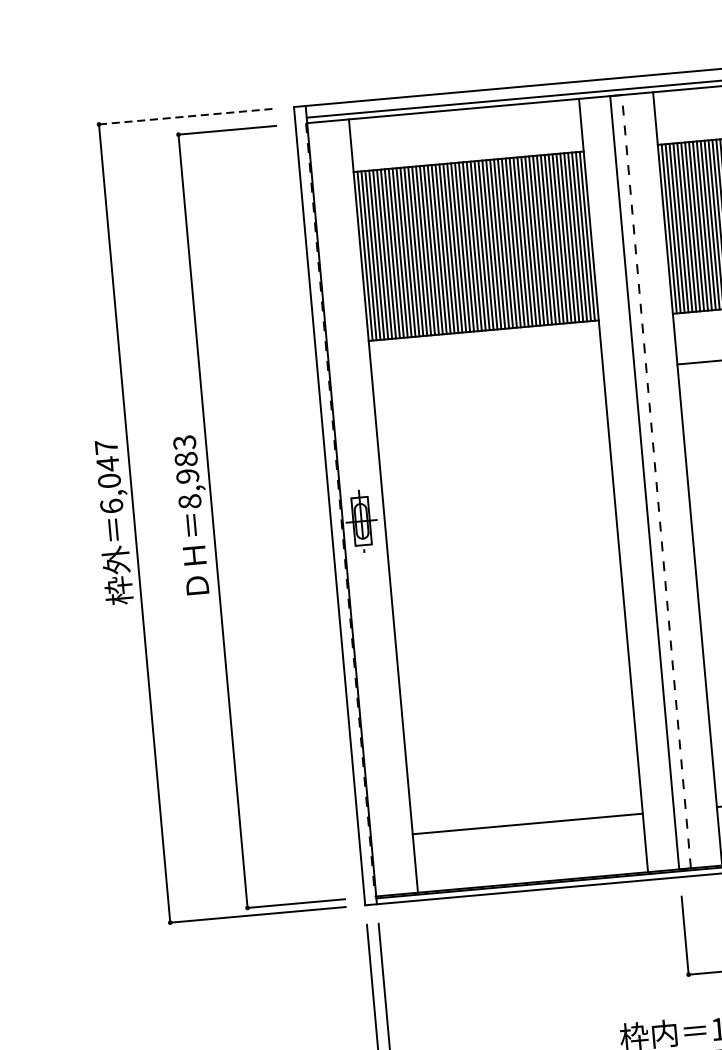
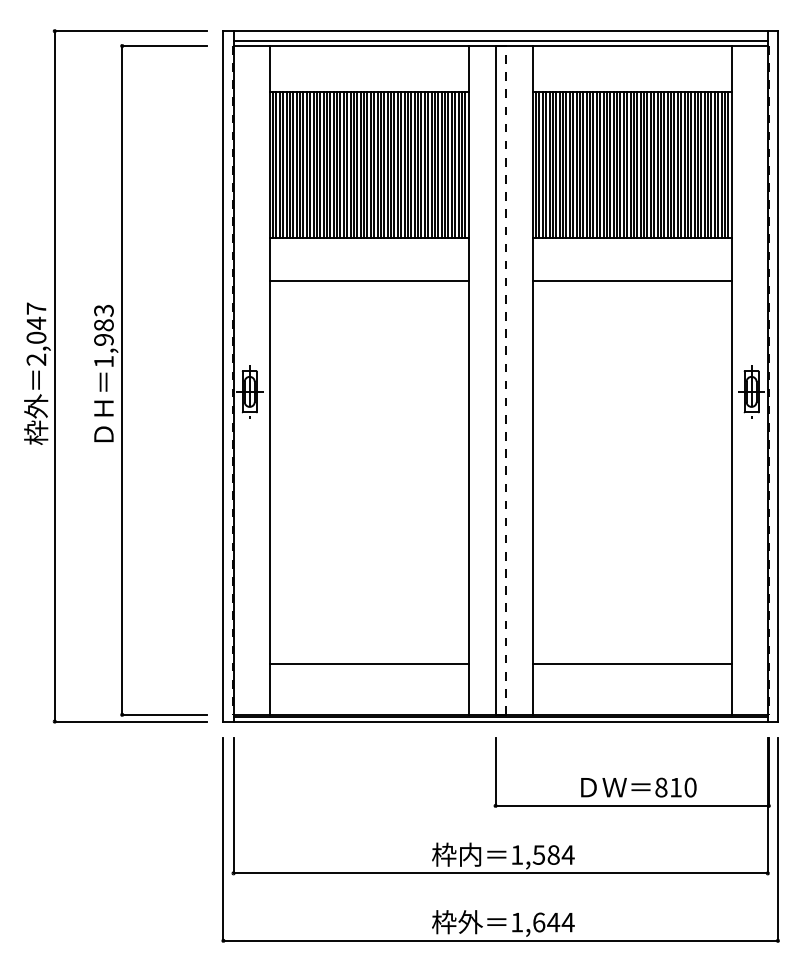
line: (186, 117) -> (130, 31), dashed -> solid
line: (487, 381) -> (368, 281), added
text: (189, 501) -> (103, 361), 8,983 -> 1,983
text: (111, 505) -> (36, 359), 6,047 -> 2,047

